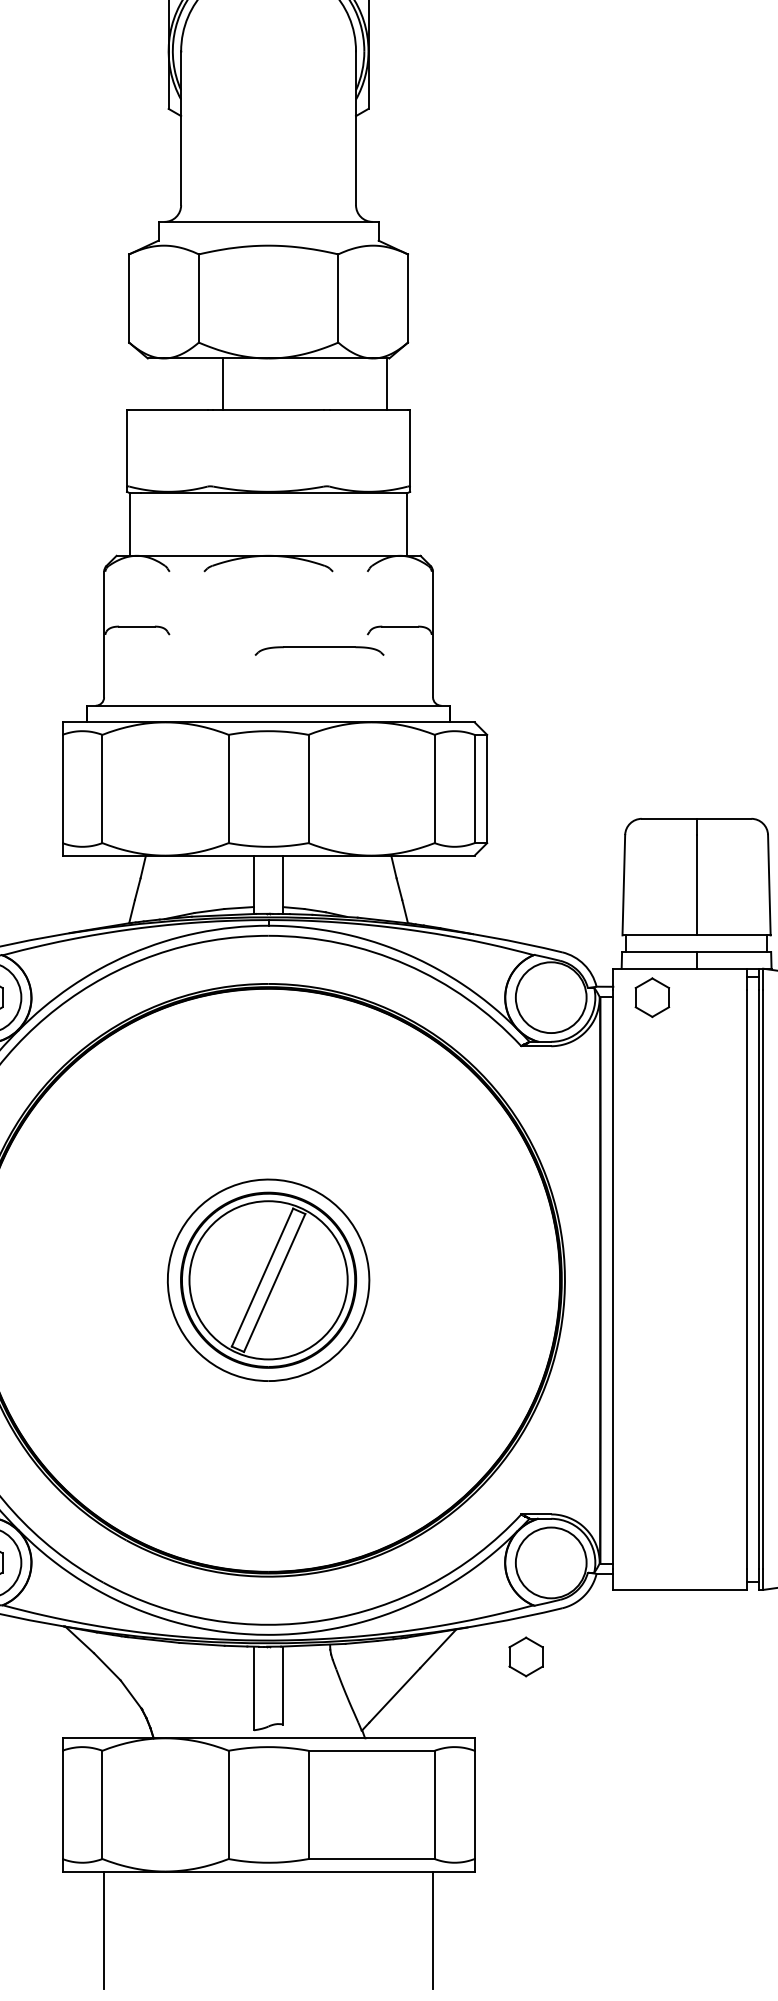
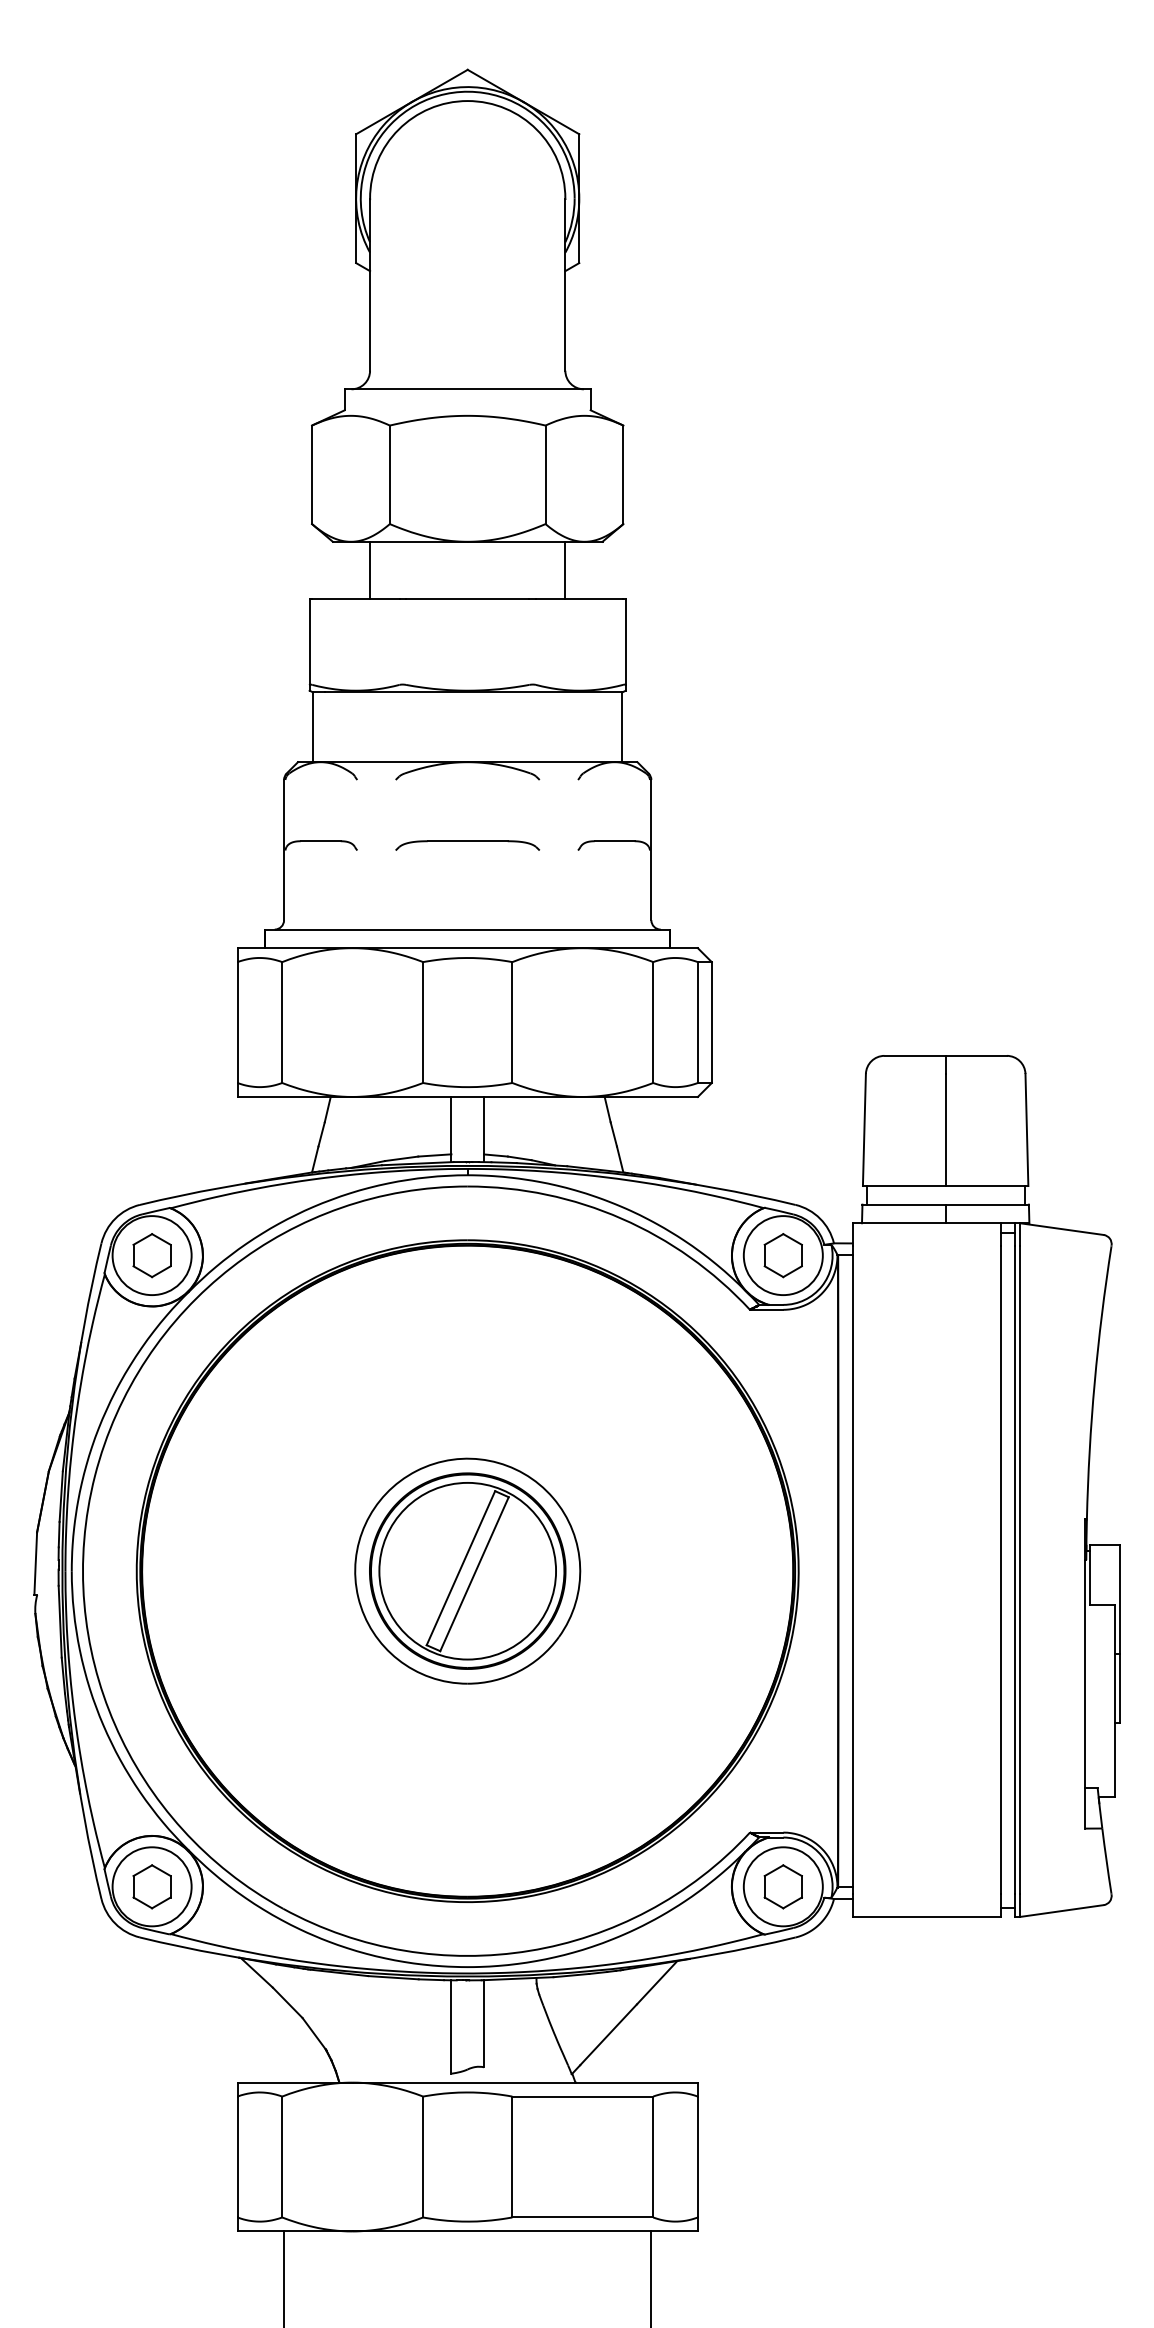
line: (223, 384) -> (370, 570), moved
line: (387, 384) -> (565, 570), moved
part: (319, 651) -> (467, 845), moved
part: (651, 997) -> (782, 1255), moved
part: (525, 1656) -> (782, 1886), moved

